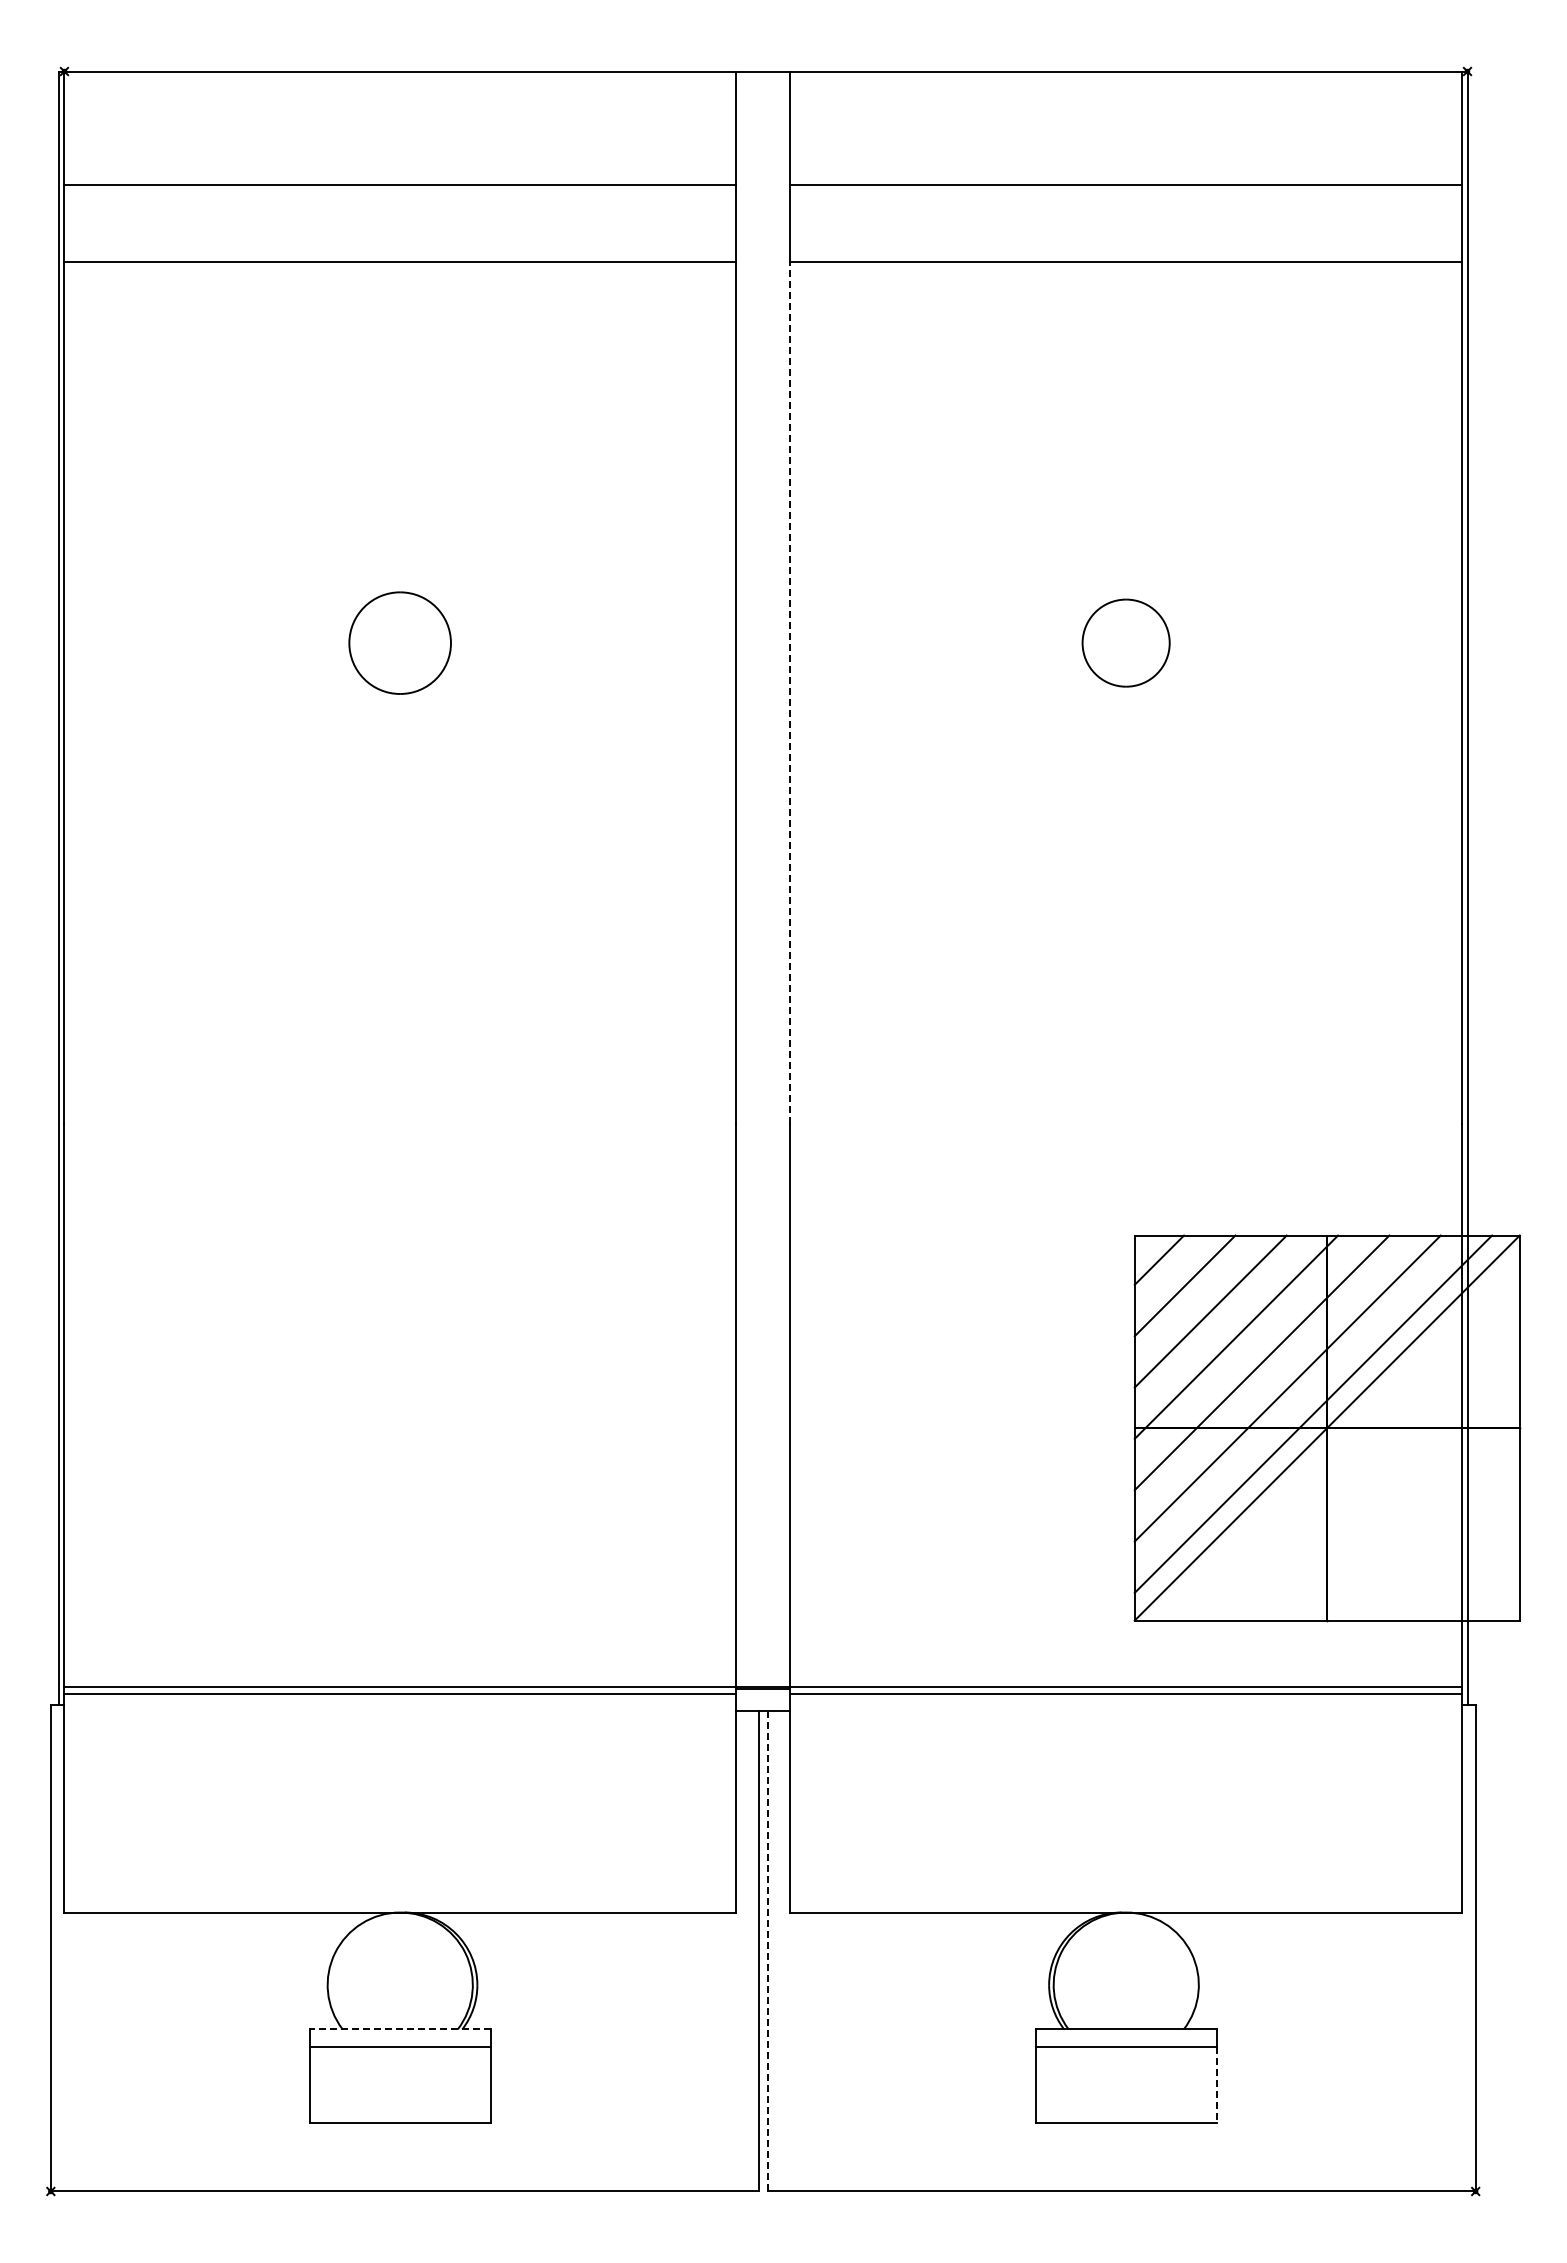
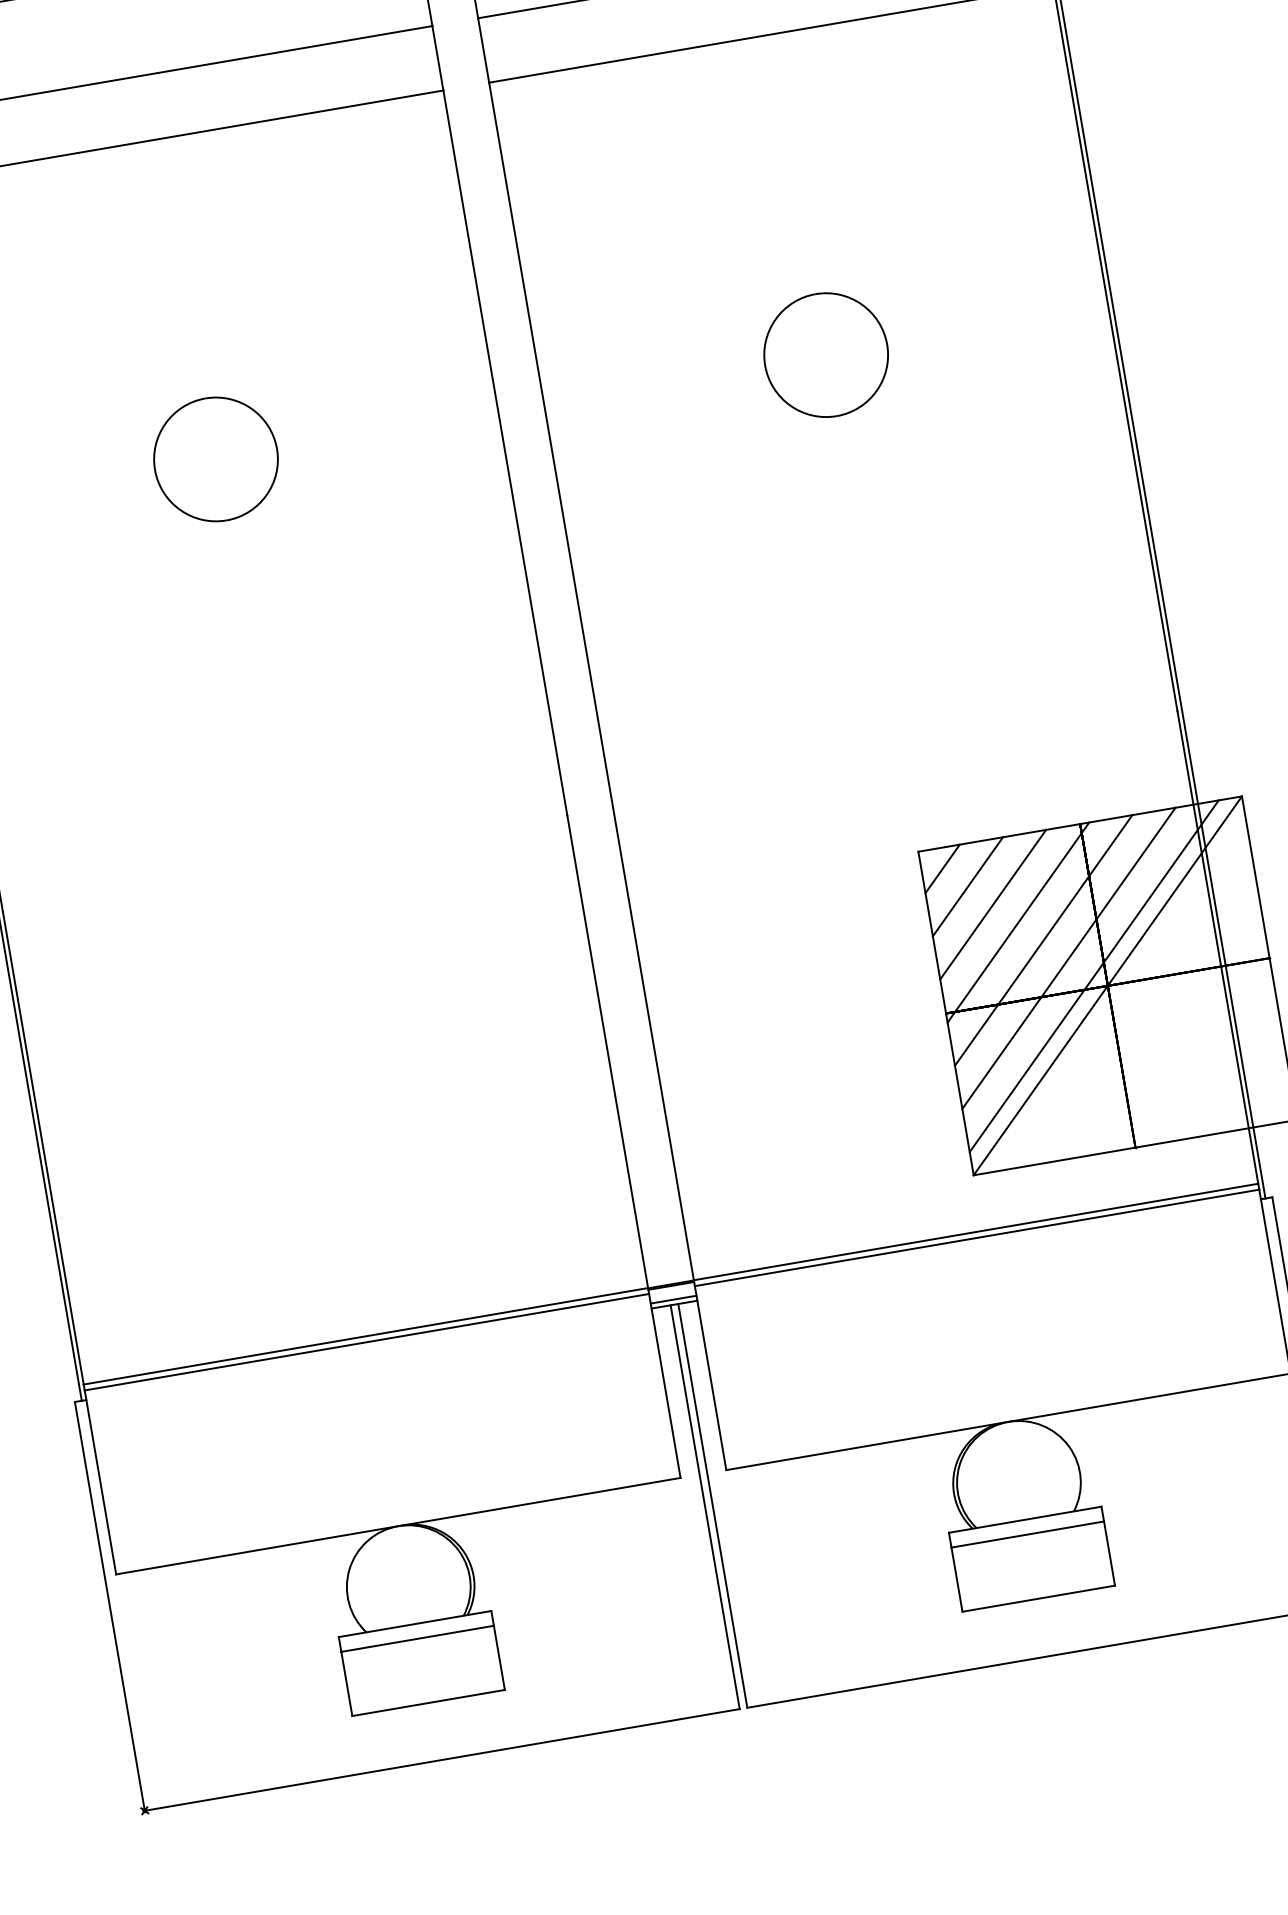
part: (399, 642) -> (215, 458), size x1.43
part: (1125, 642) -> (825, 354), size x1.67
line: (790, 692) -> (551, 444), dashed -> solid
line: (763, 1705) -> (673, 1300), added
line: (767, 1950) -> (712, 1505), dashed -> solid
line: (400, 2028) -> (415, 1623), dashed -> solid
line: (1217, 2085) -> (1110, 1554), dashed -> solid

